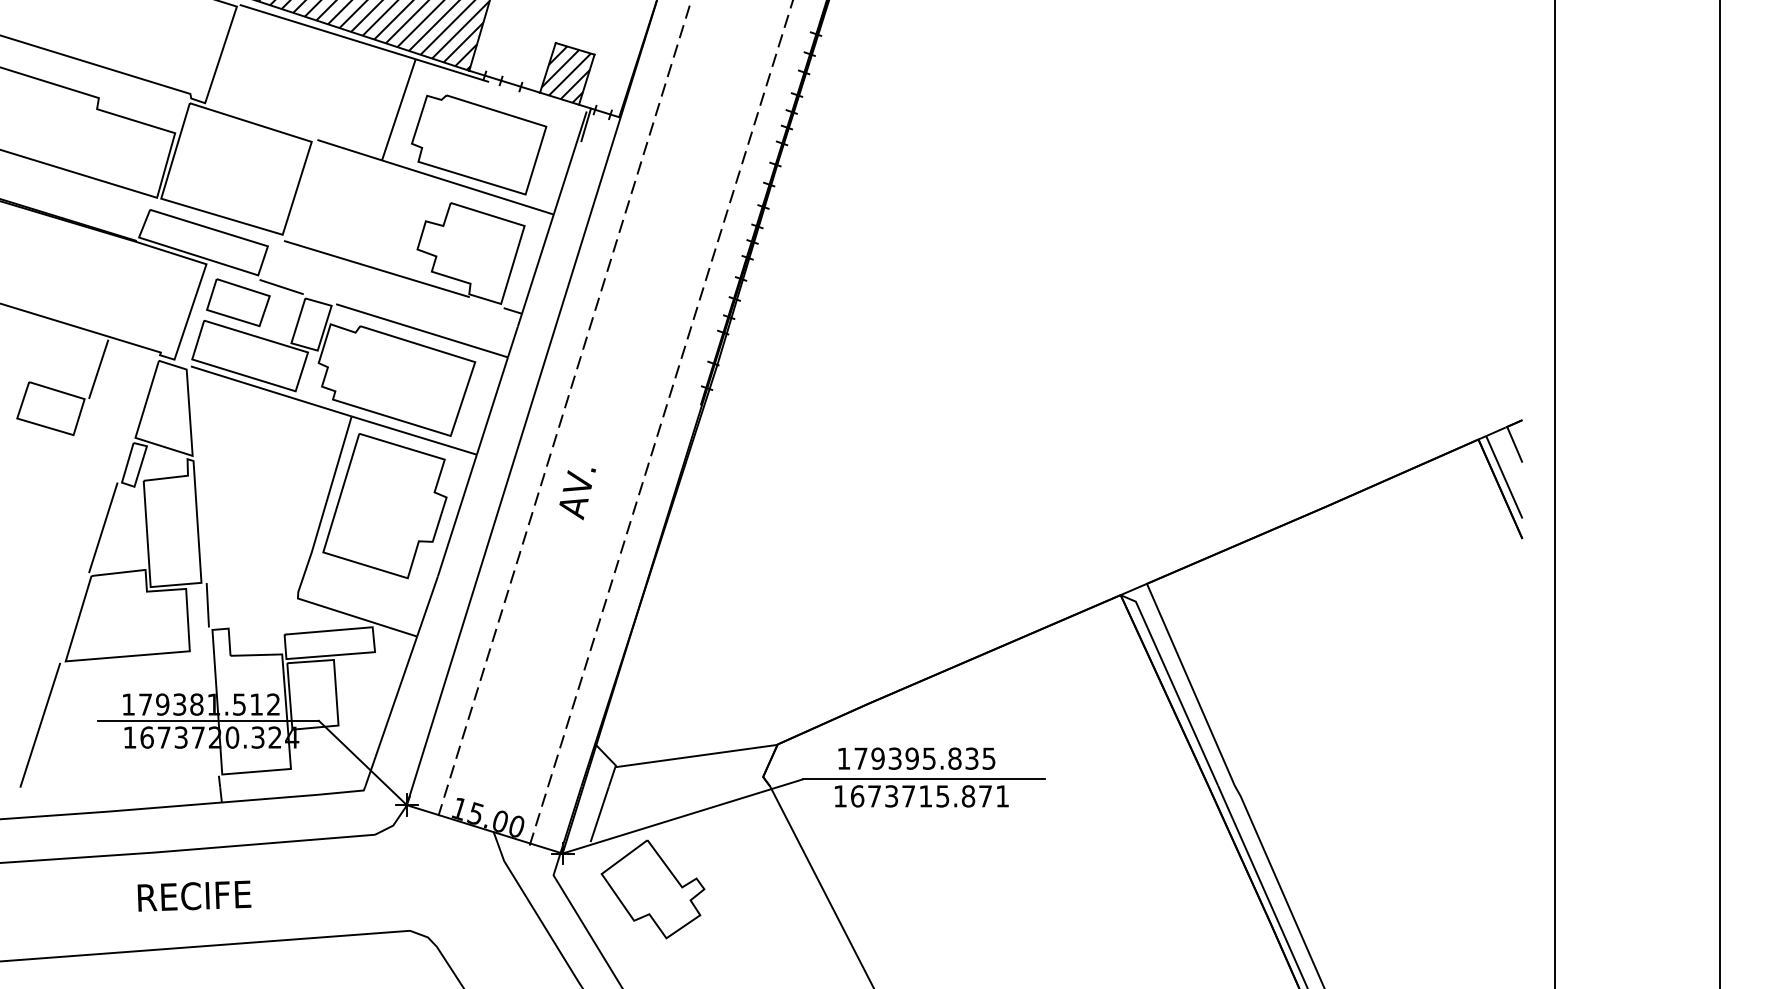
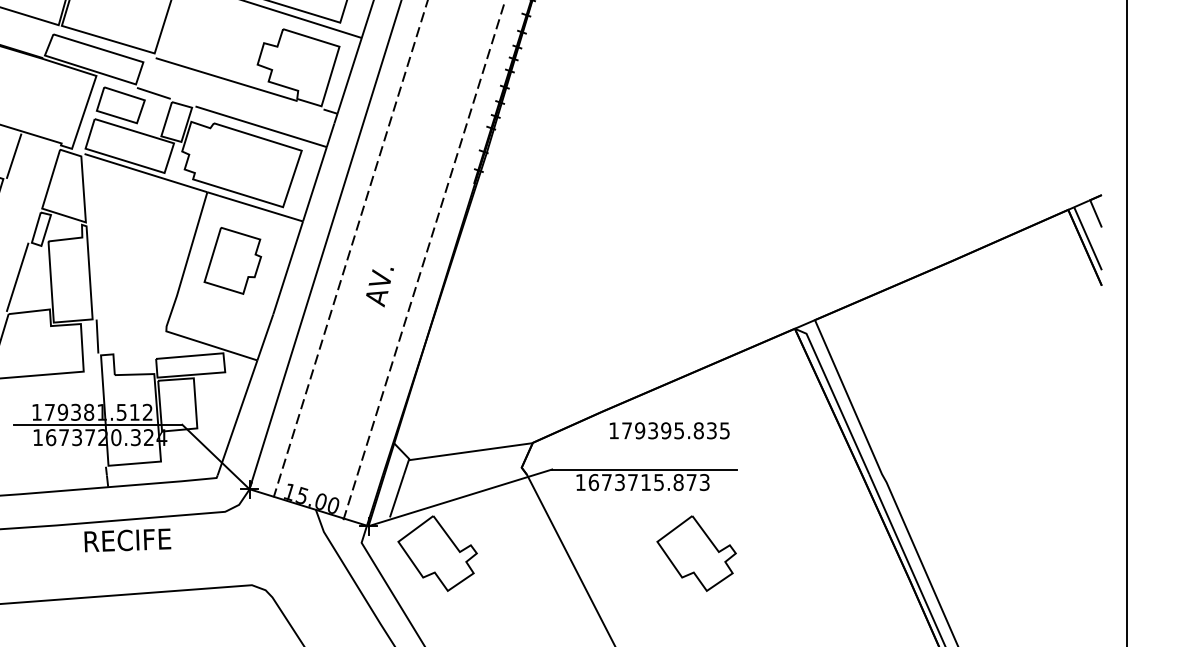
text: (577, 494) -> (379, 287), moved
part: (384, 506) -> (232, 261), size x0.6
text: (916, 758) -> (669, 430), moved
text: (1002, 796) -> (704, 482), 1673715.871 -> 1673715.873
part: (991, 889) -> (696, 553), added
text: (194, 895) -> (127, 539), moved

